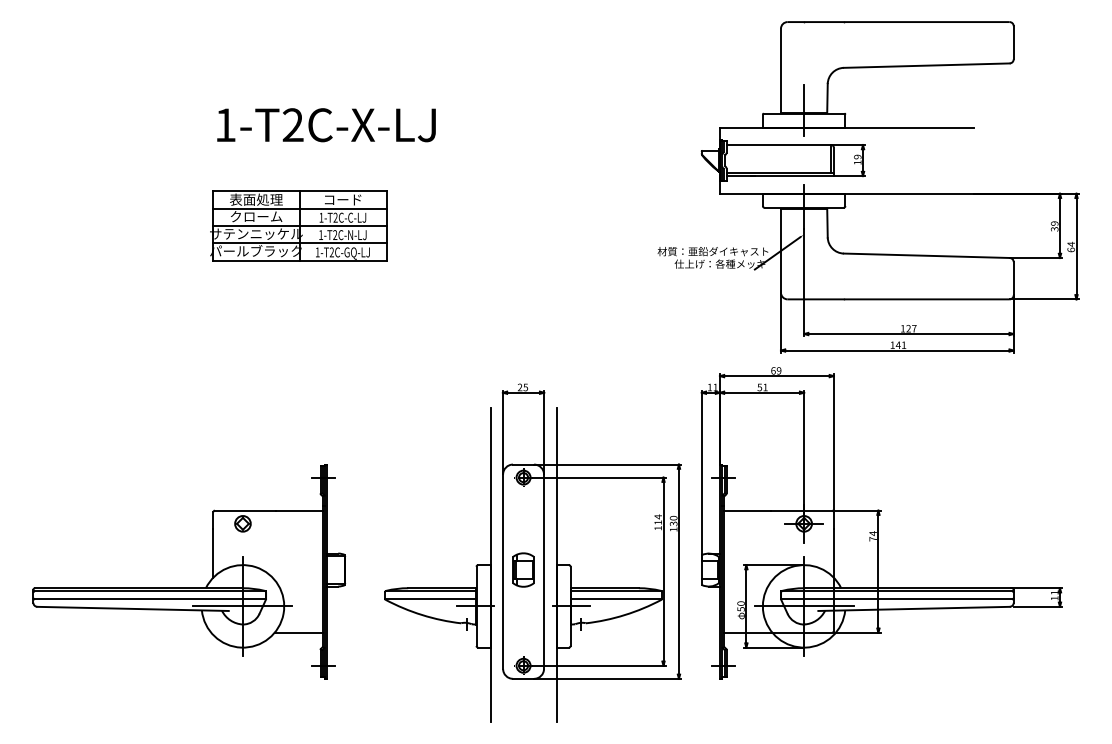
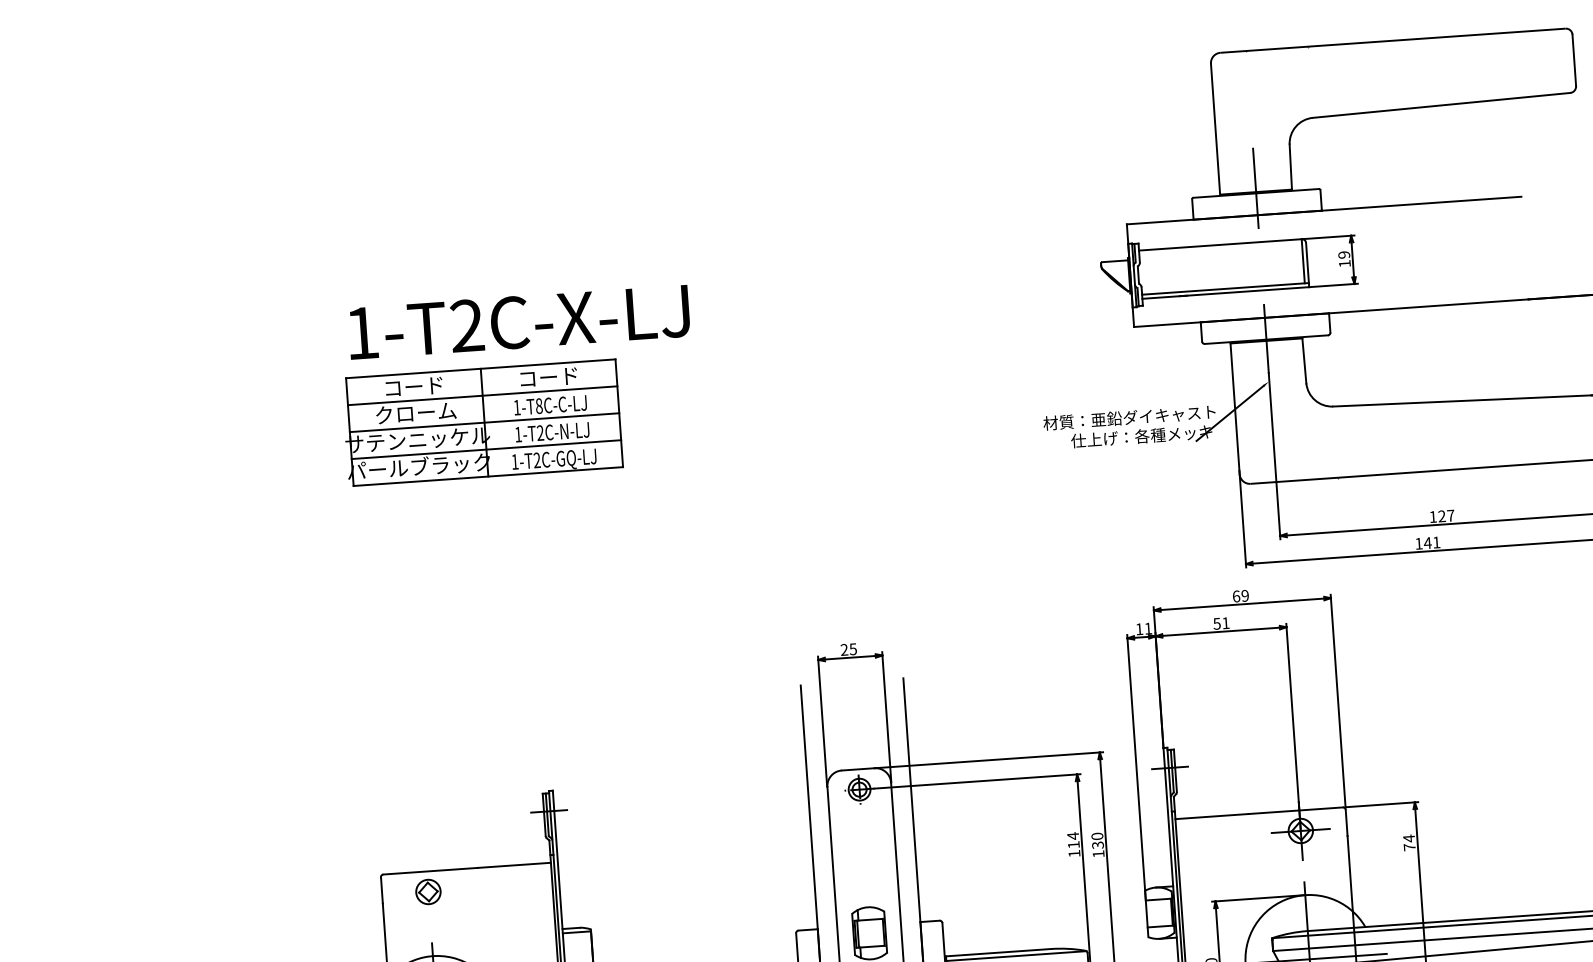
text: (326, 125) -> (519, 322), moved
text: (256, 199) -> (414, 386), 表面処理 -> コード
text: (335, 217) -> (538, 405), 1-T2C-C-LJ -> 1-T8C-C-LJ

